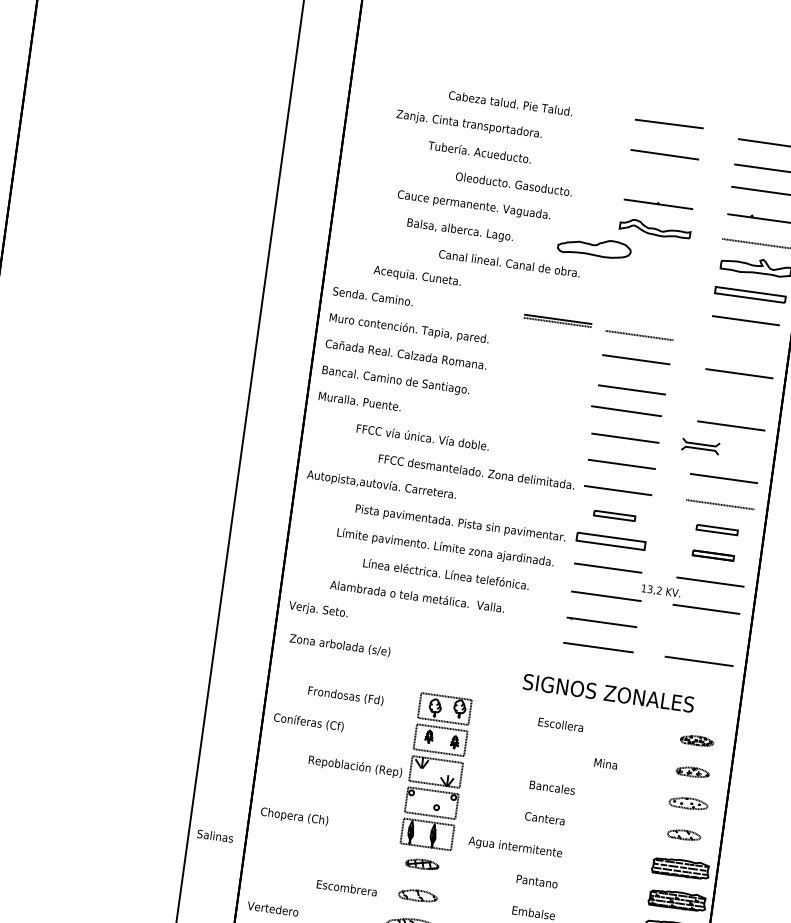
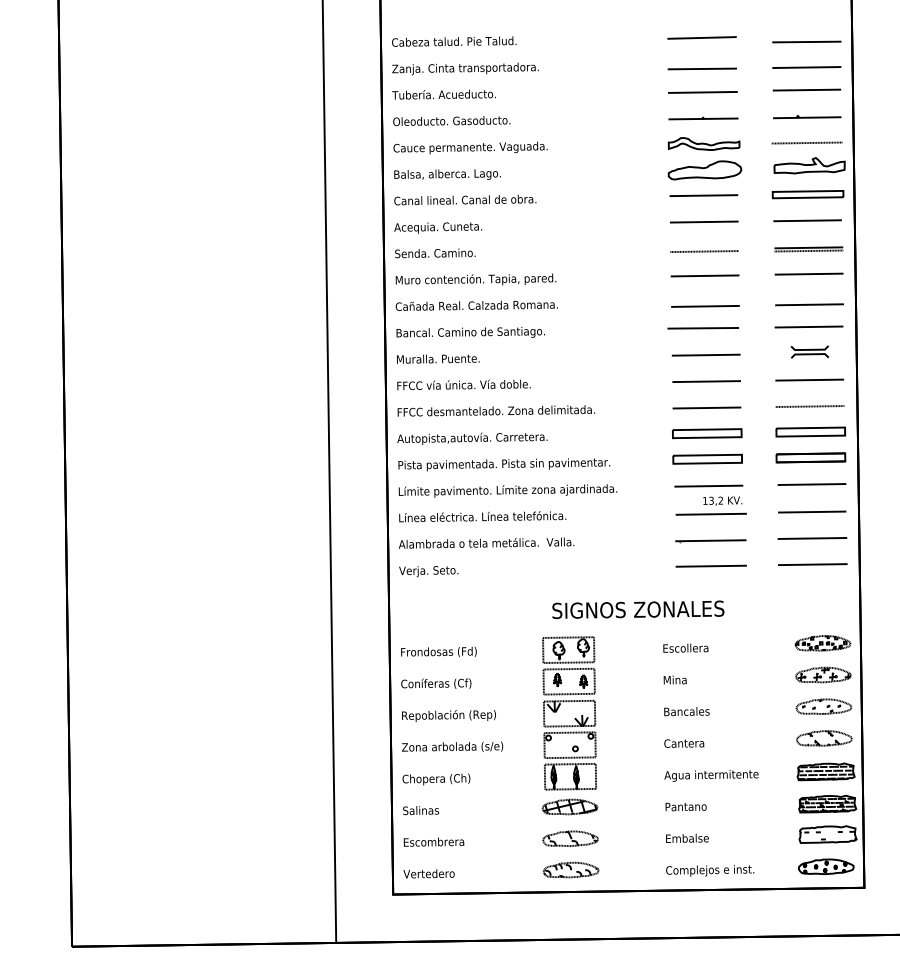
text: (511, 103) -> (454, 41), moved
text: (469, 124) -> (465, 68), moved
text: (479, 152) -> (443, 94), moved
line: (661, 178) -> (702, 92), added
text: (513, 184) -> (451, 121), moved
text: (474, 205) -> (470, 147), moved
text: (460, 230) -> (447, 174), moved
part: (594, 247) -> (704, 170), moved
text: (509, 263) -> (465, 199), moved
text: (416, 276) -> (437, 227), moved
line: (646, 279) -> (703, 195), added
line: (643, 305) -> (704, 221), added
part: (557, 320) -> (808, 249), moved
line: (735, 403) -> (809, 304), added
text: (422, 436) -> (463, 384), moved
part: (700, 445) -> (809, 351), moved
text: (475, 471) -> (495, 410), moved
part: (614, 515) -> (707, 433), size x1.67
text: (460, 523) -> (504, 464), moved
part: (716, 529) -> (810, 431), size x1.67
text: (445, 547) -> (507, 490), moved
part: (713, 555) -> (810, 457), size x1.67
text: (446, 574) -> (482, 516), moved
text: (661, 590) -> (722, 500), moved
text: (417, 595) -> (486, 542), moved
line: (702, 635) -> (812, 538), added
text: (340, 644) -> (452, 746), moved
text: (608, 693) -> (638, 609), moved
text: (345, 695) -> (438, 651), moved
part: (696, 740) -> (822, 643), size x1.67
text: (605, 763) -> (674, 679), moved
text: (354, 767) -> (448, 716), moved
part: (693, 771) -> (823, 674), size x1.67
part: (688, 803) -> (823, 706), size x1.43
part: (684, 835) -> (824, 738), size x1.67
text: (214, 836) -> (420, 810), moved
text: (515, 847) -> (711, 775), moved
part: (421, 863) -> (569, 806), size x1.67
text: (346, 887) -> (433, 841), moved
part: (418, 895) -> (570, 838), size x1.43

